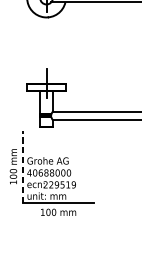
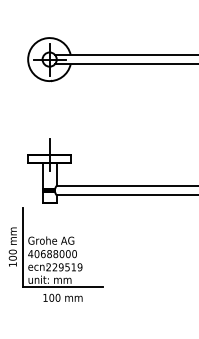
line: (22, 167) -> (22, 247), dashed -> solid

